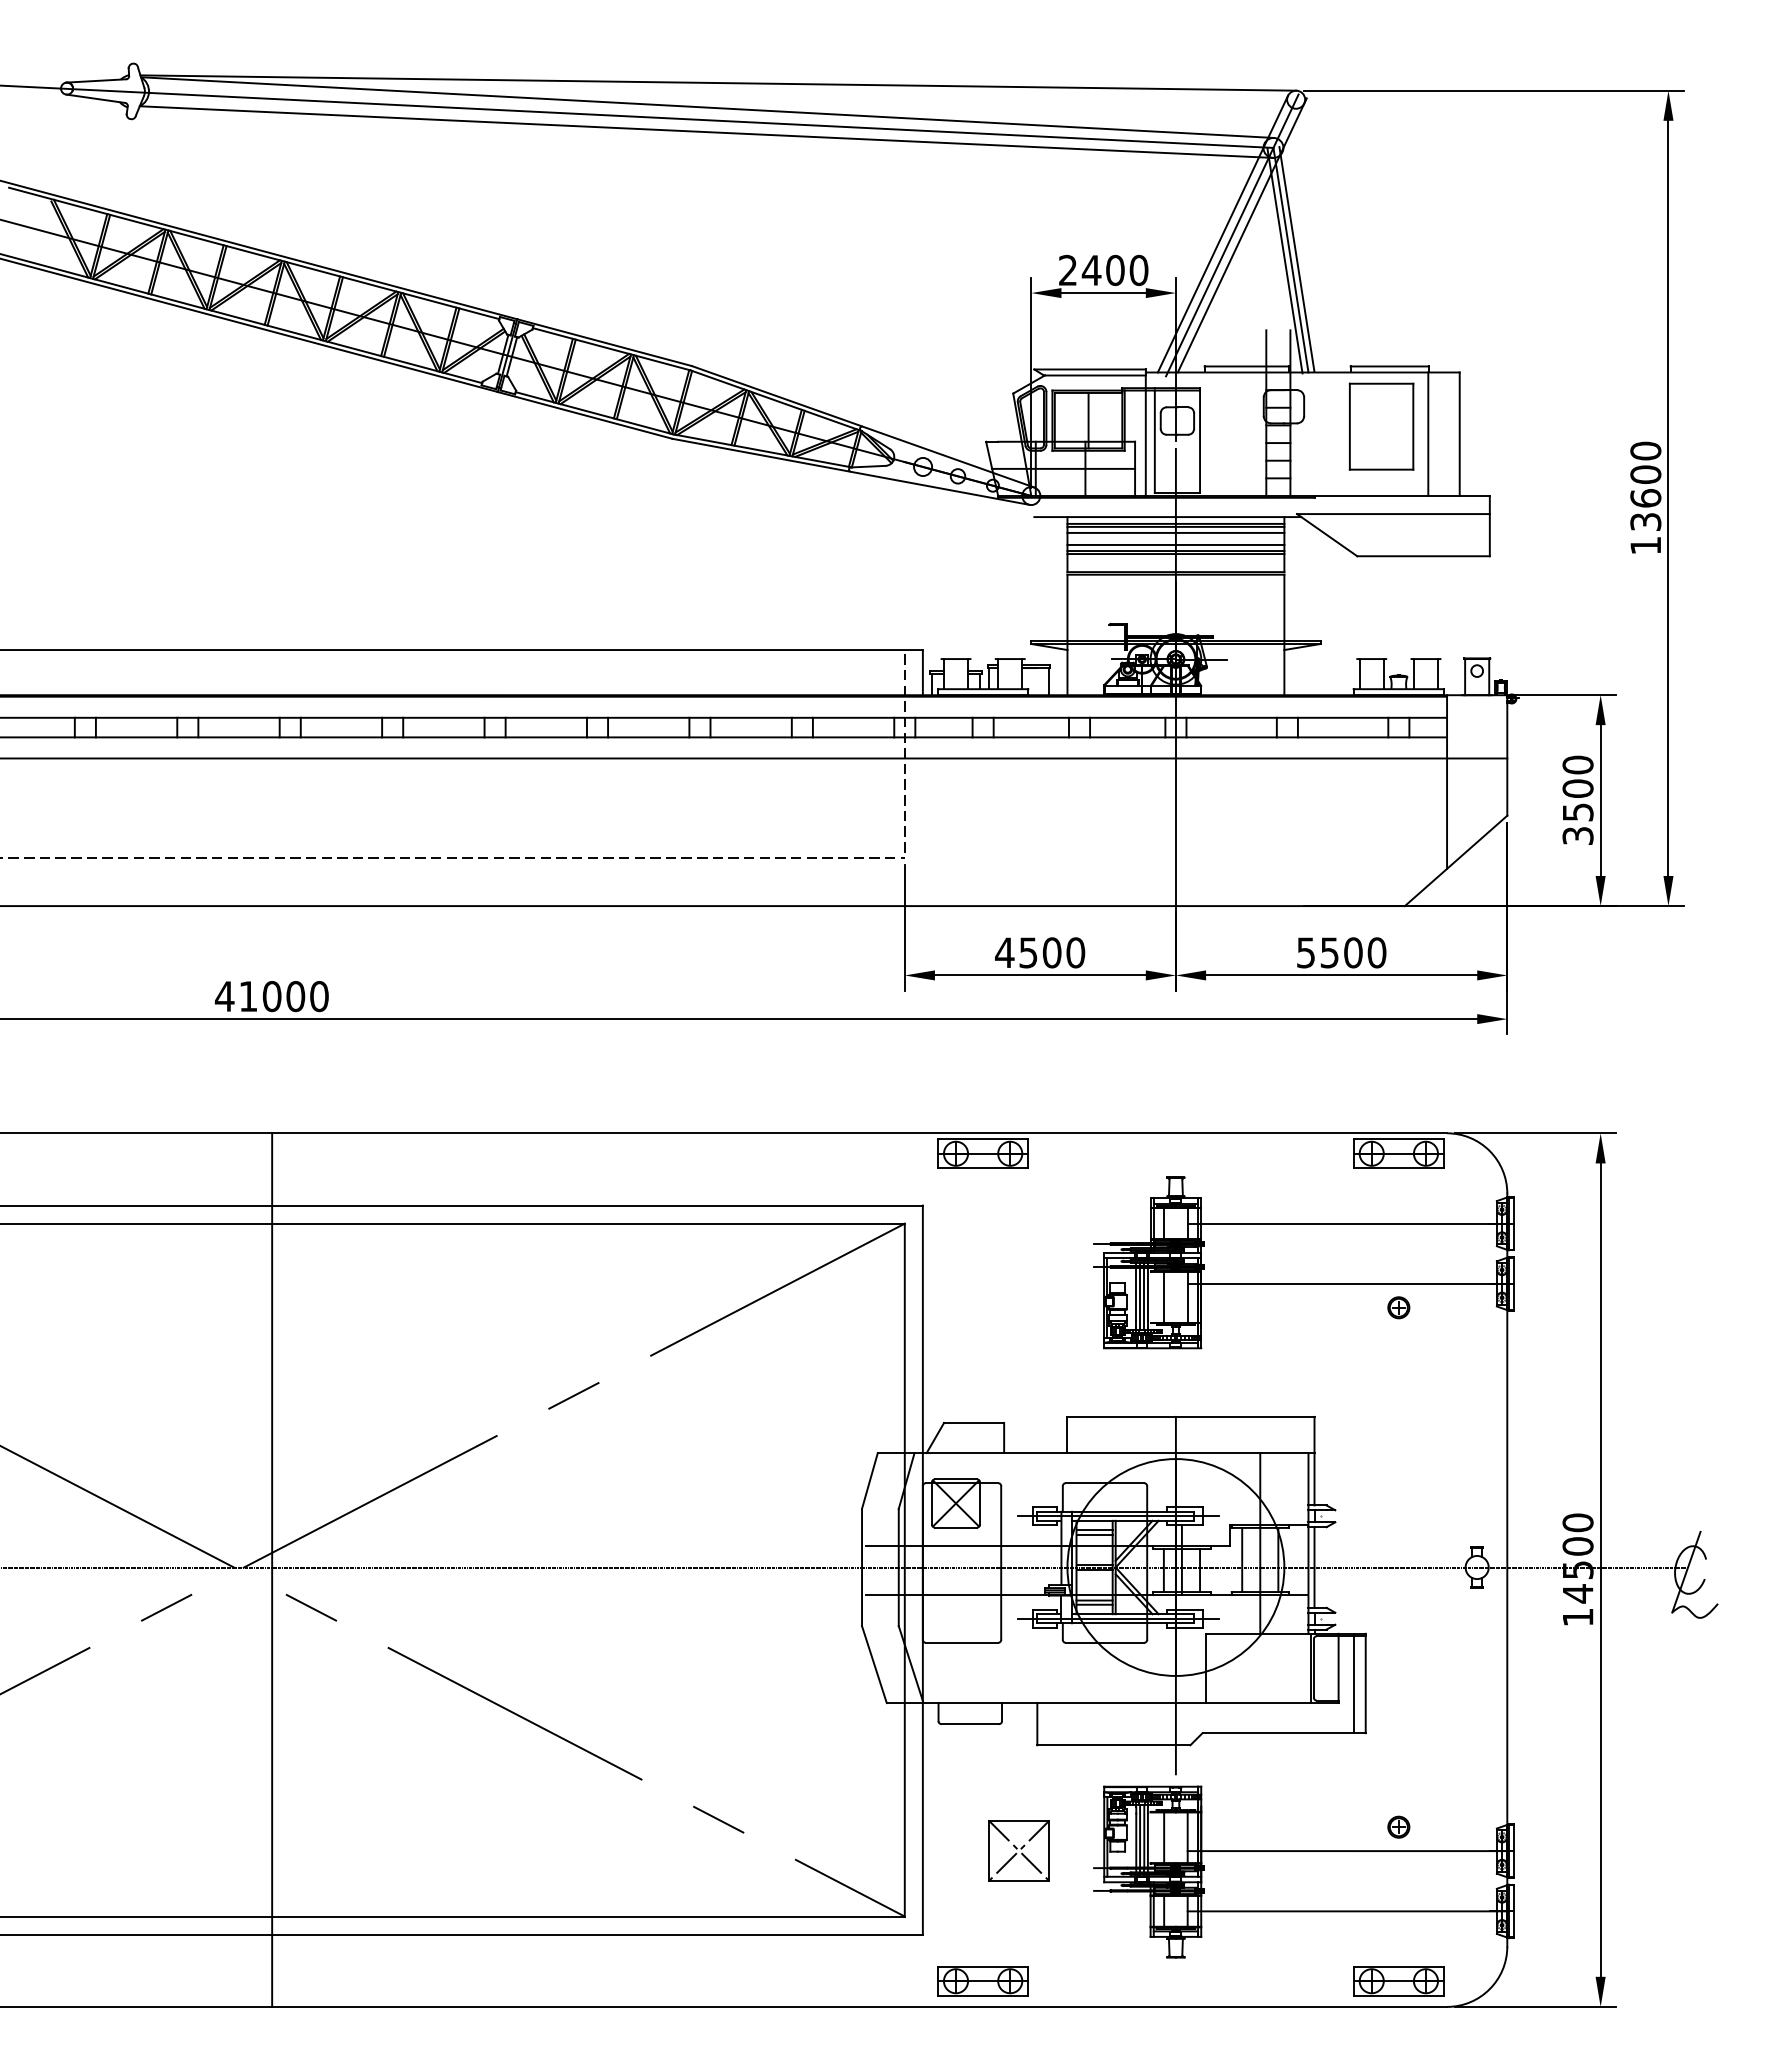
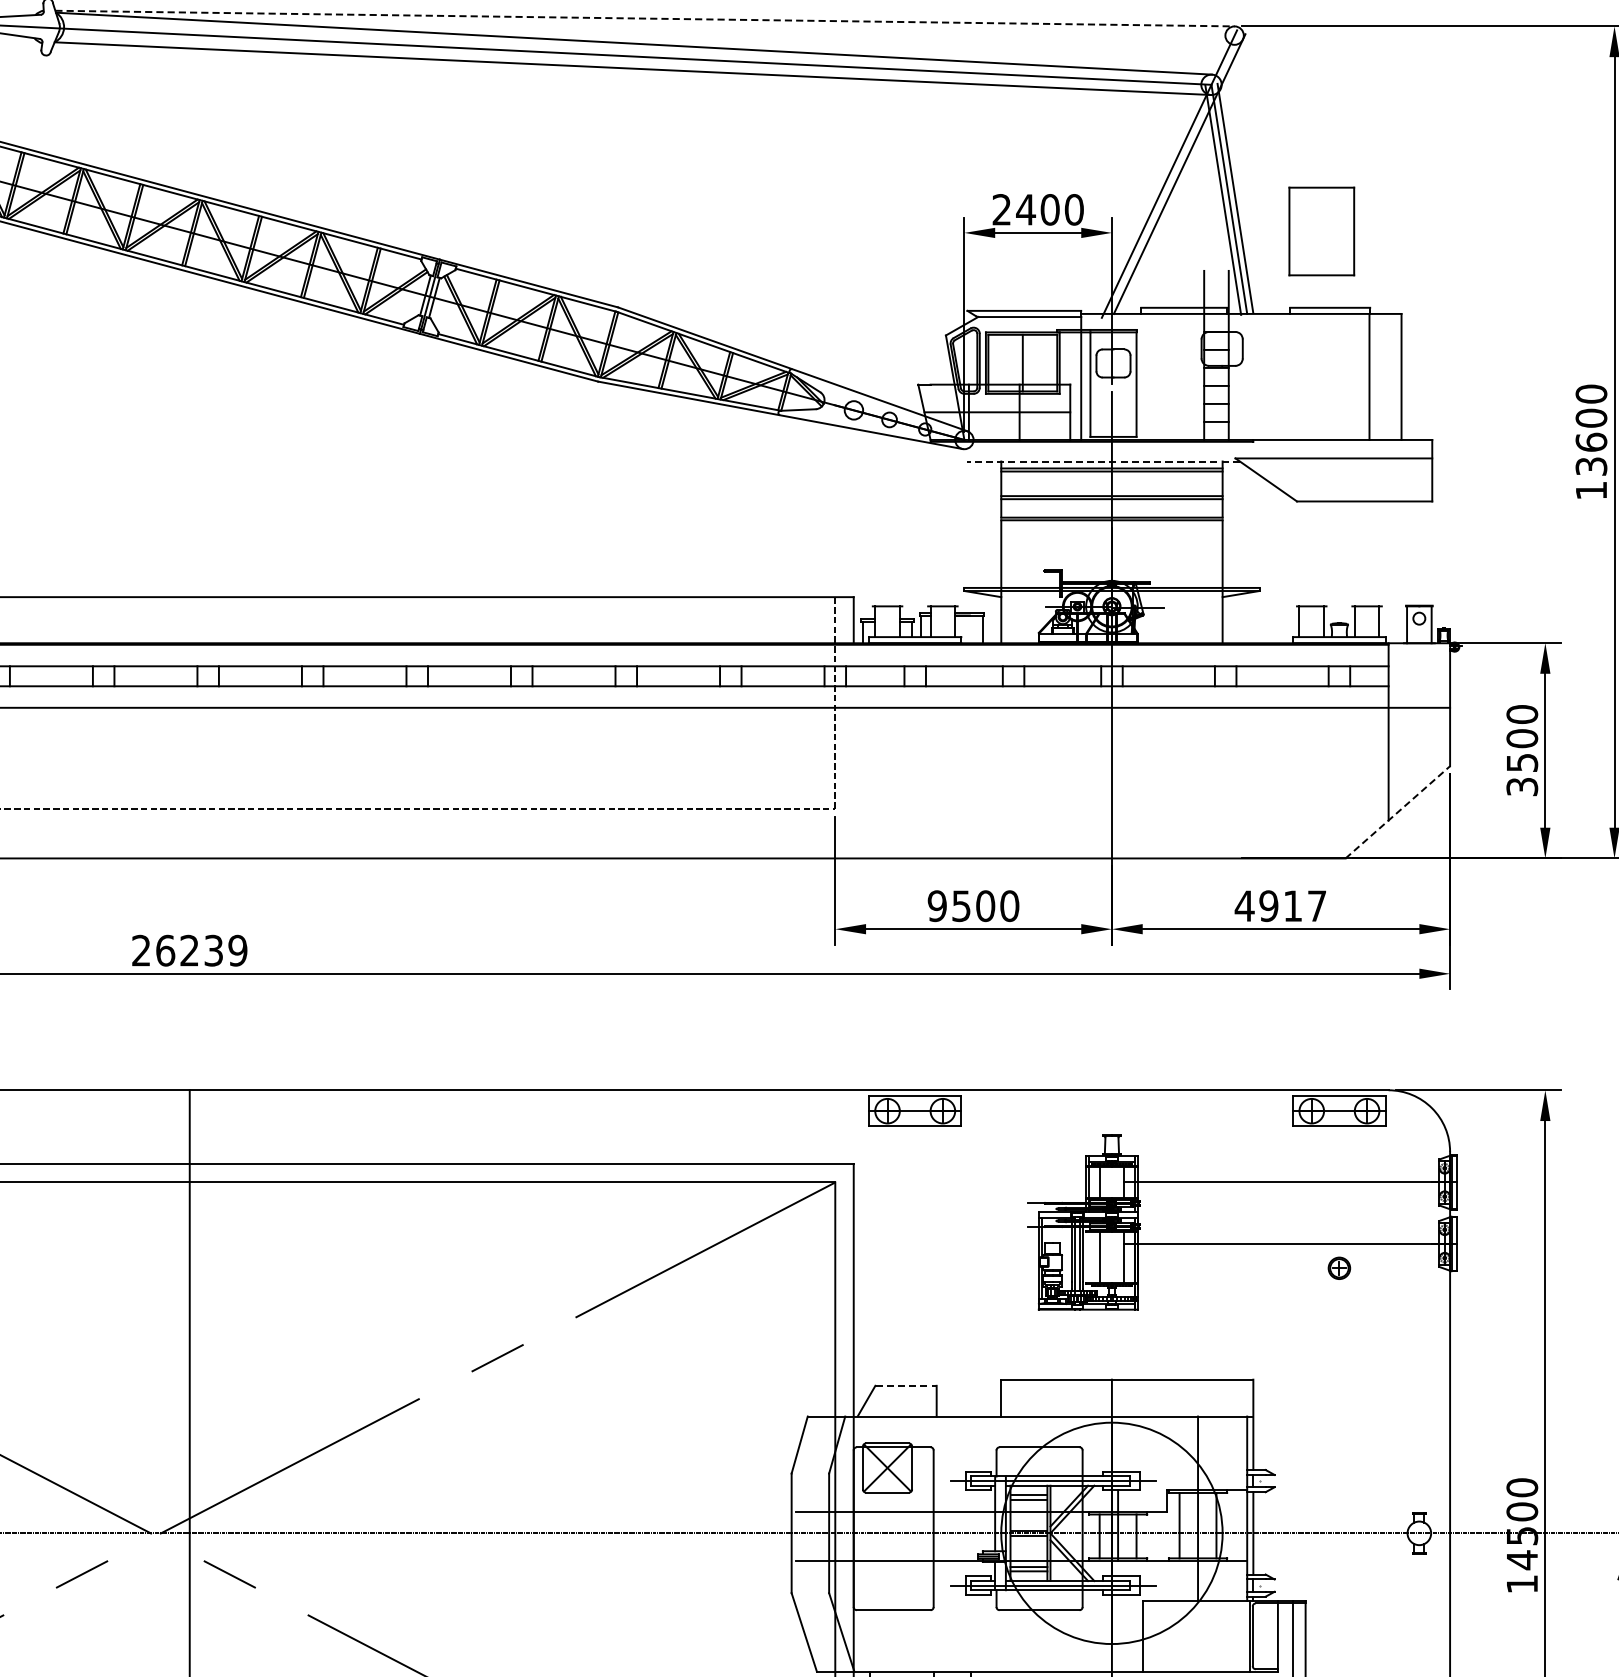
line: (718, 83) -> (645, 19), solid -> dashed
line: (1222, 233) -> (1159, 172), removed
part: (1381, 426) -> (1321, 231), moved
line: (1167, 517) -> (1103, 461), solid -> dashed
line: (1175, 532) -> (1111, 477), removed
line: (1175, 544) -> (1111, 489), removed
line: (1456, 860) -> (1398, 811), solid -> dashed
text: (1004, 952) -> (937, 905), 4500 -> 9500
text: (1341, 952) -> (1280, 905), 5500 -> 4917
text: (271, 996) -> (189, 950), 41000 -> 26239
line: (974, 1422) -> (906, 1385), solid -> dashed

